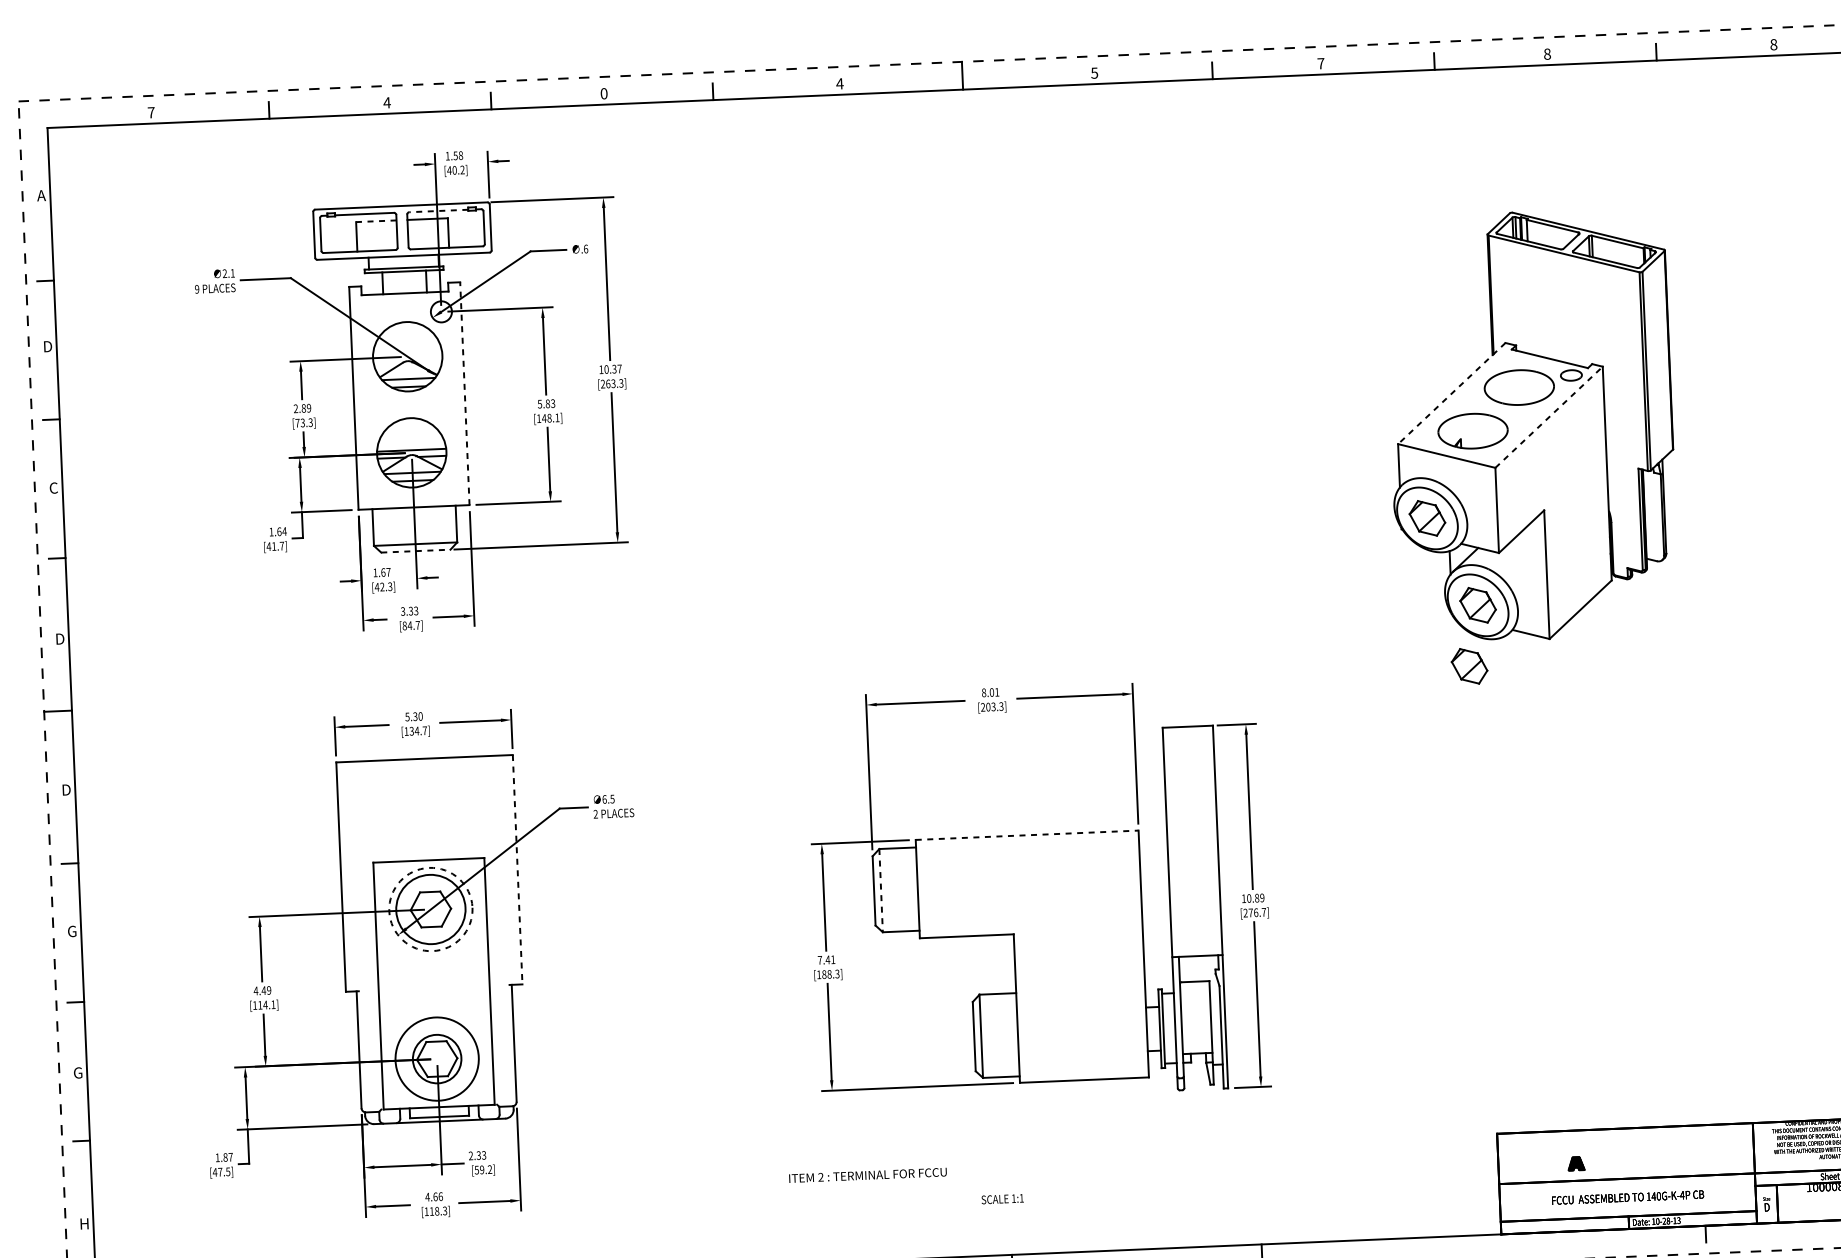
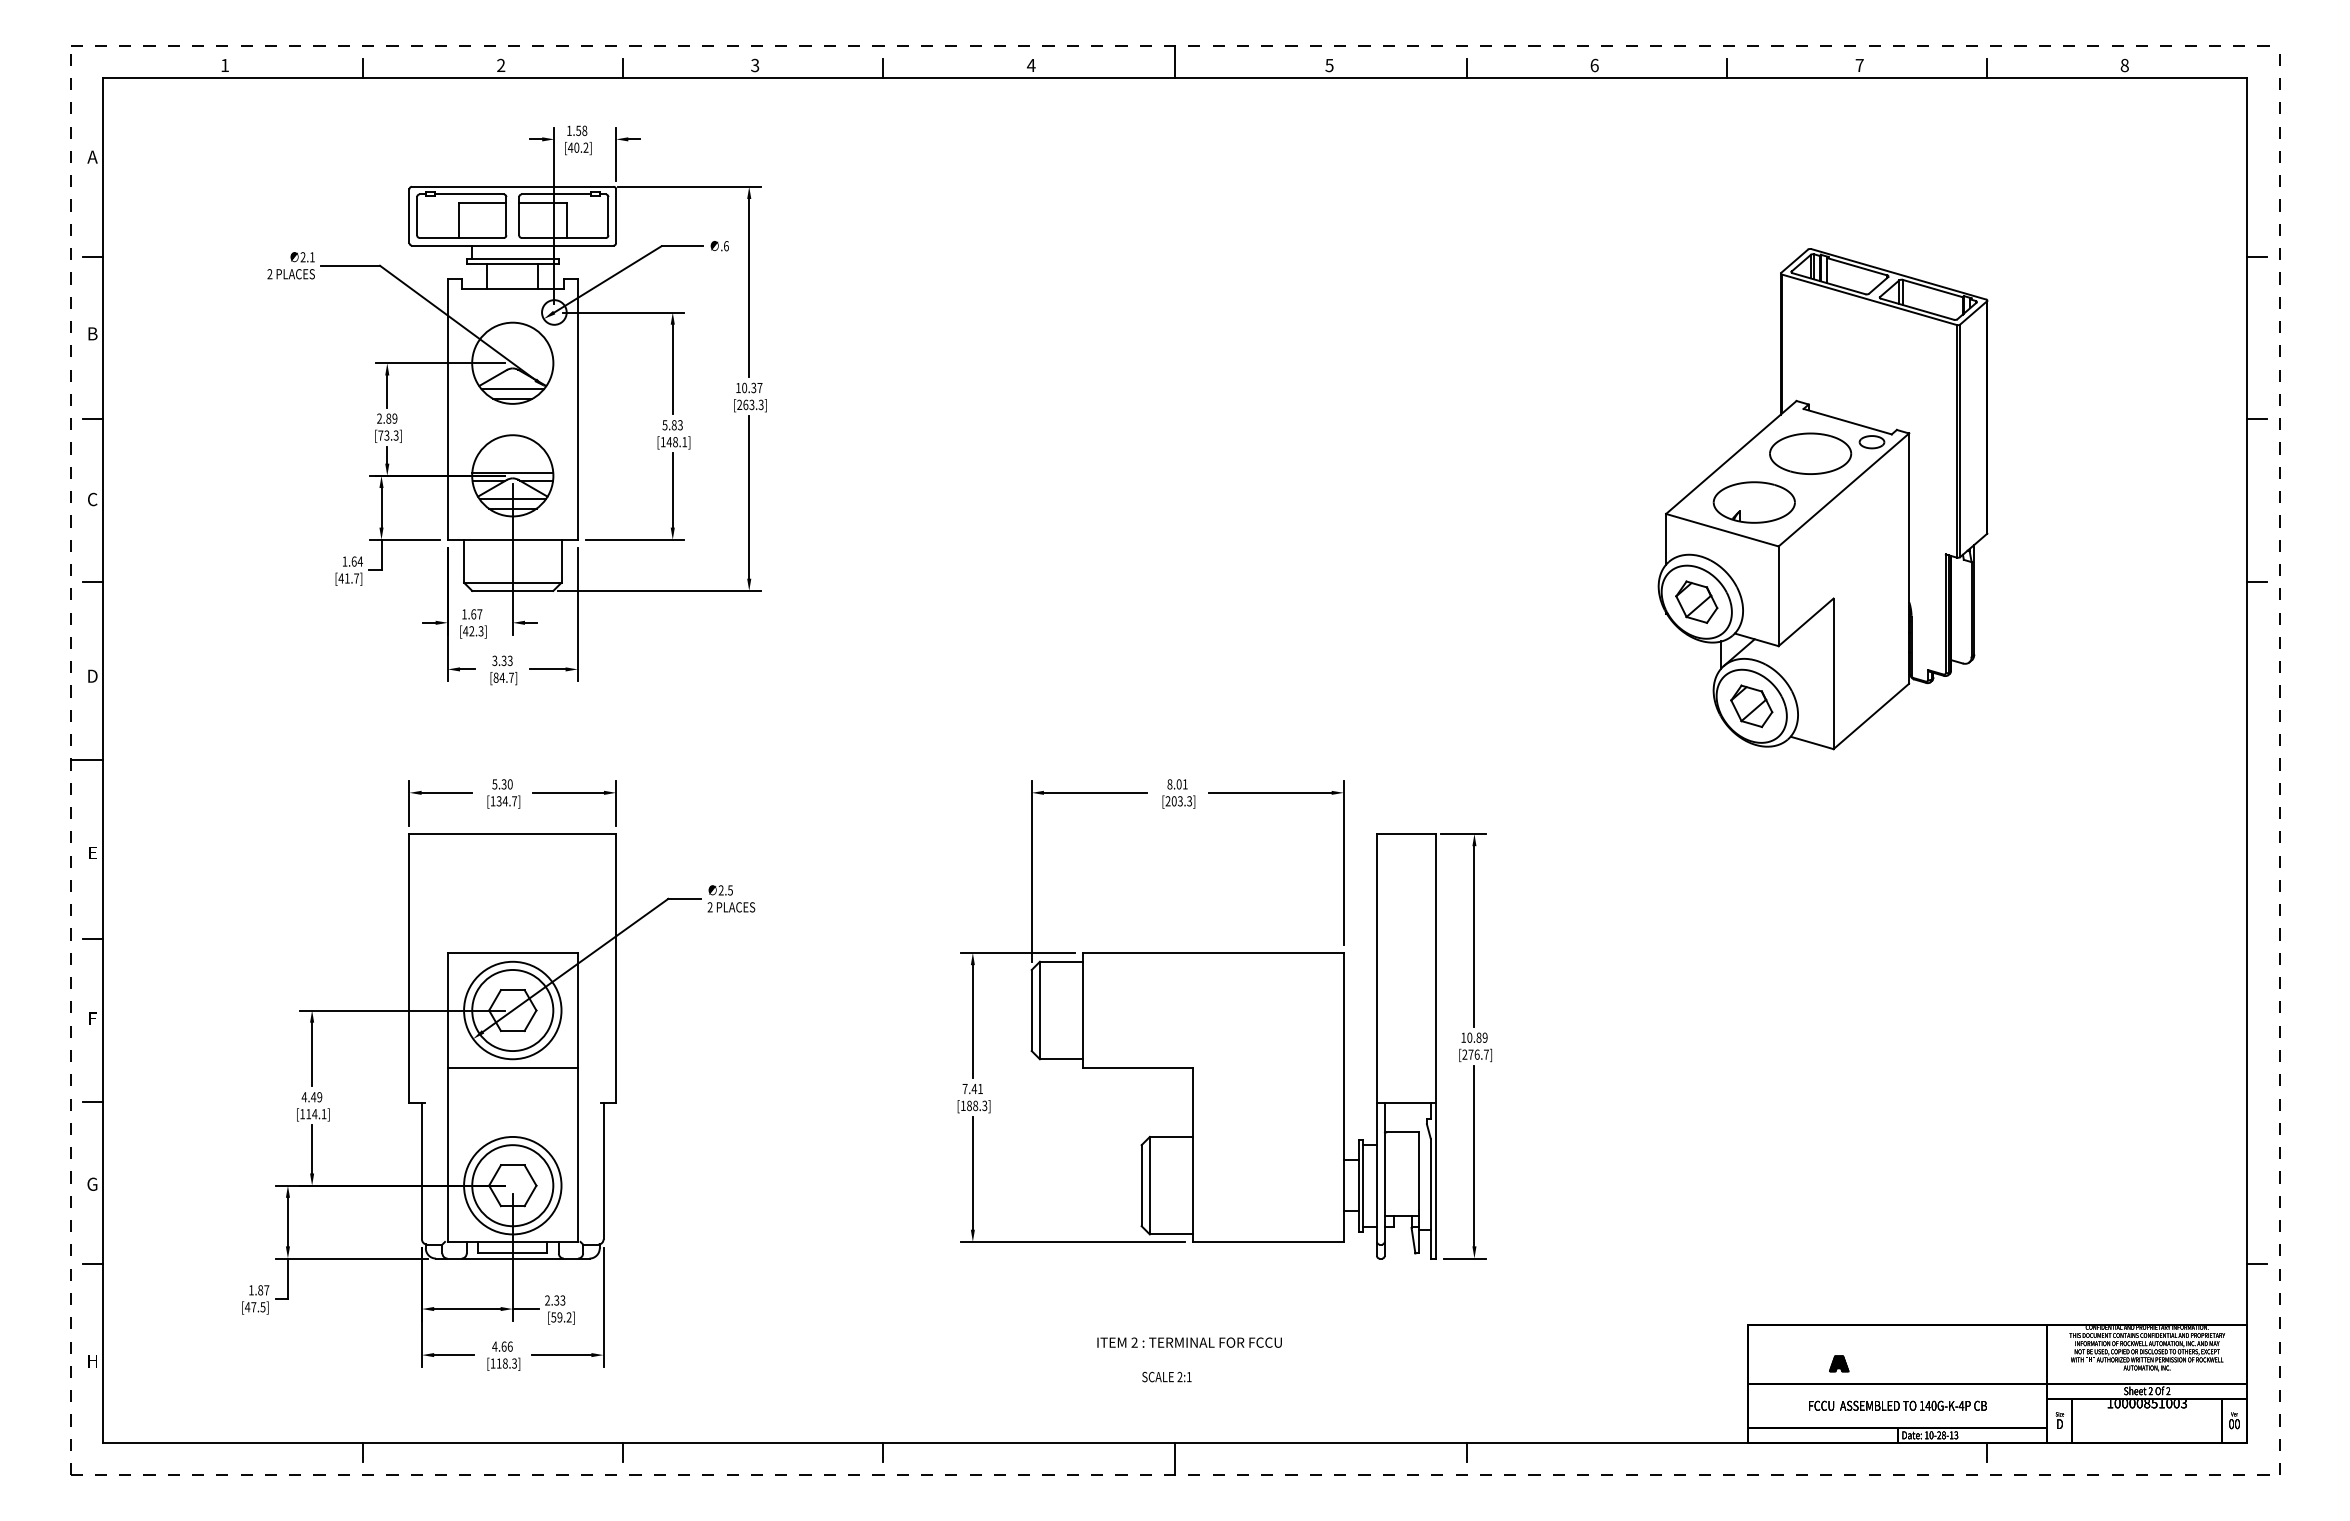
text: (1547, 54) -> (1859, 65), 8 -> 7
text: (1320, 63) -> (1594, 65), 7 -> 6
text: (604, 93) -> (755, 65), 0 -> 3
text: (386, 101) -> (500, 64), 4 -> 2
text: (151, 112) -> (225, 65), 7 -> 1
line: (439, 211) -> (556, 194), dashed -> solid
line: (376, 221) -> (482, 203), dashed -> solid
text: (196, 289) -> (269, 274), 9 -> 2
text: (47, 346) -> (92, 333), D -> B
line: (464, 393) -> (577, 408), dashed -> solid
line: (1451, 393) -> (1730, 457), dashed -> solid
line: (1549, 416) -> (1844, 489), dashed -> solid
line: (415, 550) -> (512, 590), dashed -> solid
part: (1469, 665) -> (1738, 776), removed
text: (66, 789) -> (92, 852), D -> E
text: (604, 799) -> (720, 890), 6.5 -> 2.5
line: (1027, 834) -> (1213, 952), dashed -> solid
line: (517, 869) -> (616, 968), dashed -> solid
line: (880, 890) -> (1039, 1010), dashed -> solid
circle: (430, 909) -> (512, 1010), dashed -> solid
text: (72, 931) -> (92, 1018), G -> F
line: (432, 959) -> (512, 1068), added
circle: (436, 1058) -> (512, 1185), size x1.43
text: (867, 1175) -> (1189, 1342), moved
text: (1013, 1198) -> (1179, 1376), 1:1 -> 2:1

